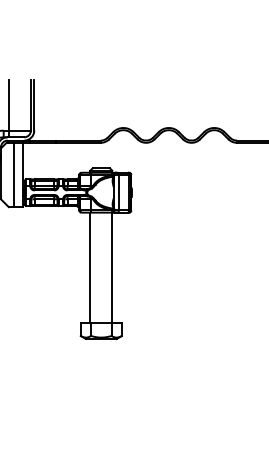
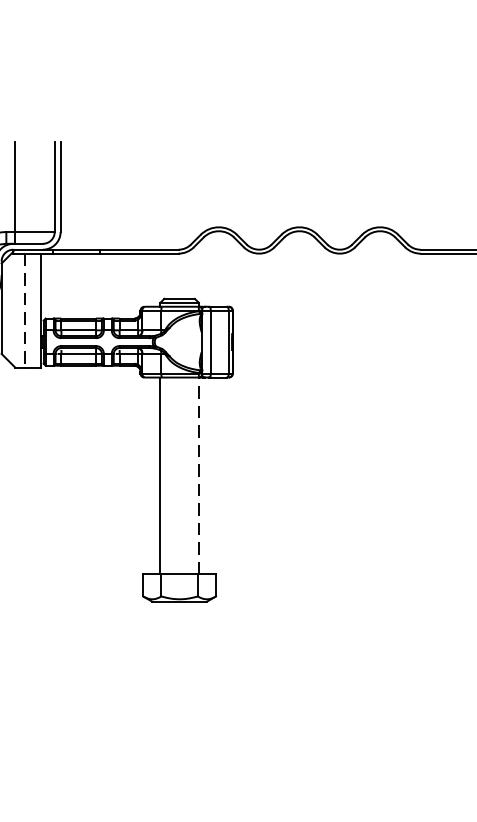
line: (14, 175) -> (25, 311), solid -> dashed
line: (112, 267) -> (199, 474), solid -> dashed

